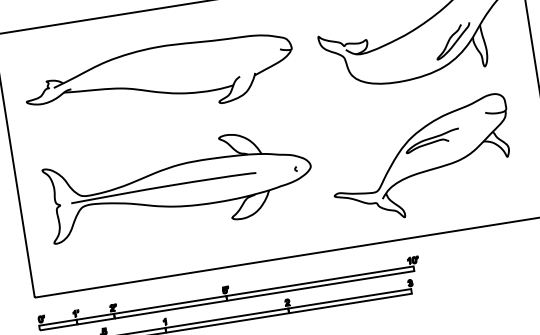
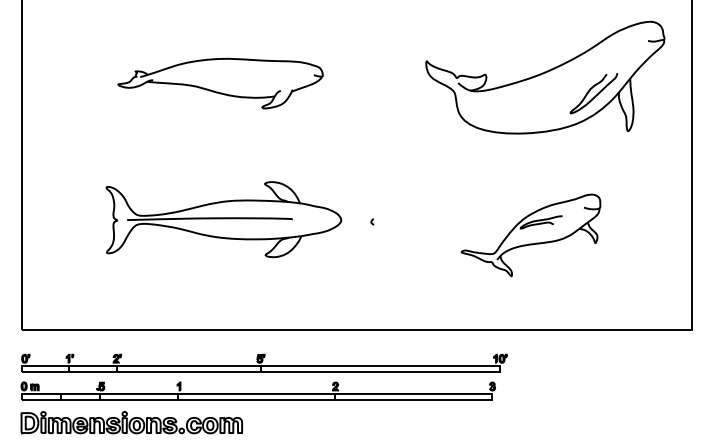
part: (159, 79) -> (220, 83), size x0.6
part: (421, 160) -> (530, 235), size x0.6
part: (179, 185) -> (223, 219), size x0.7

